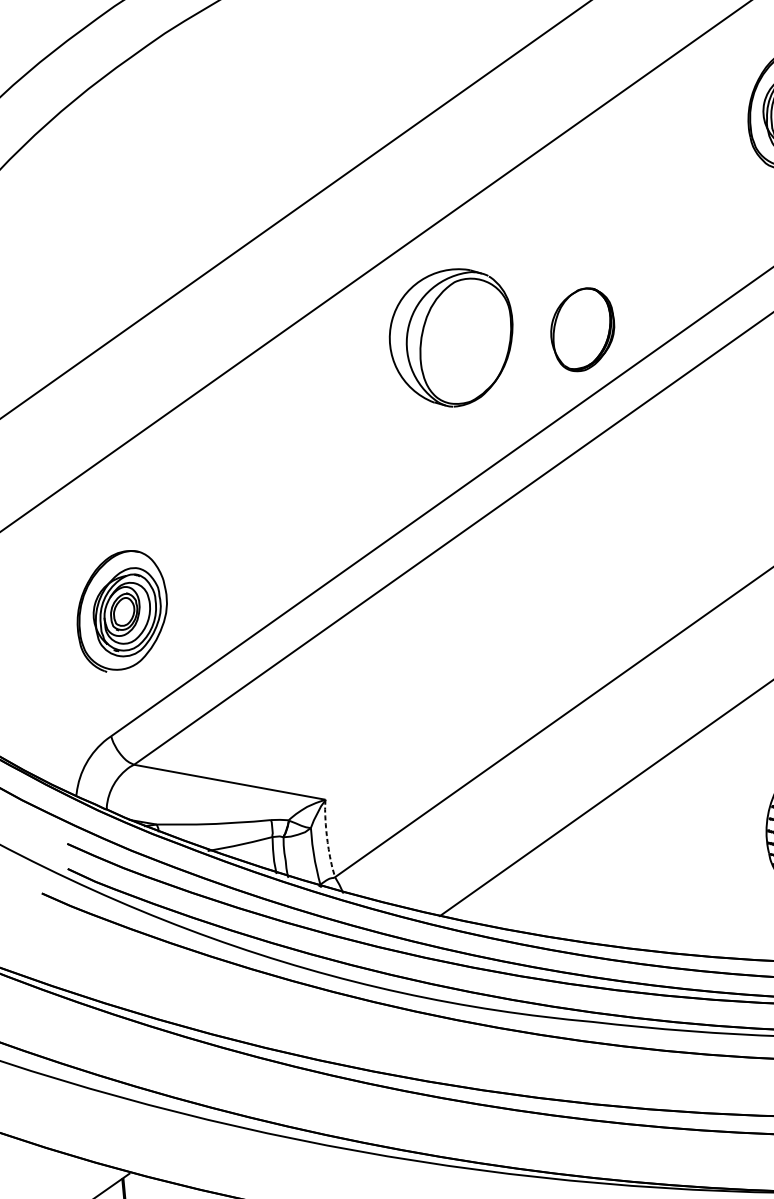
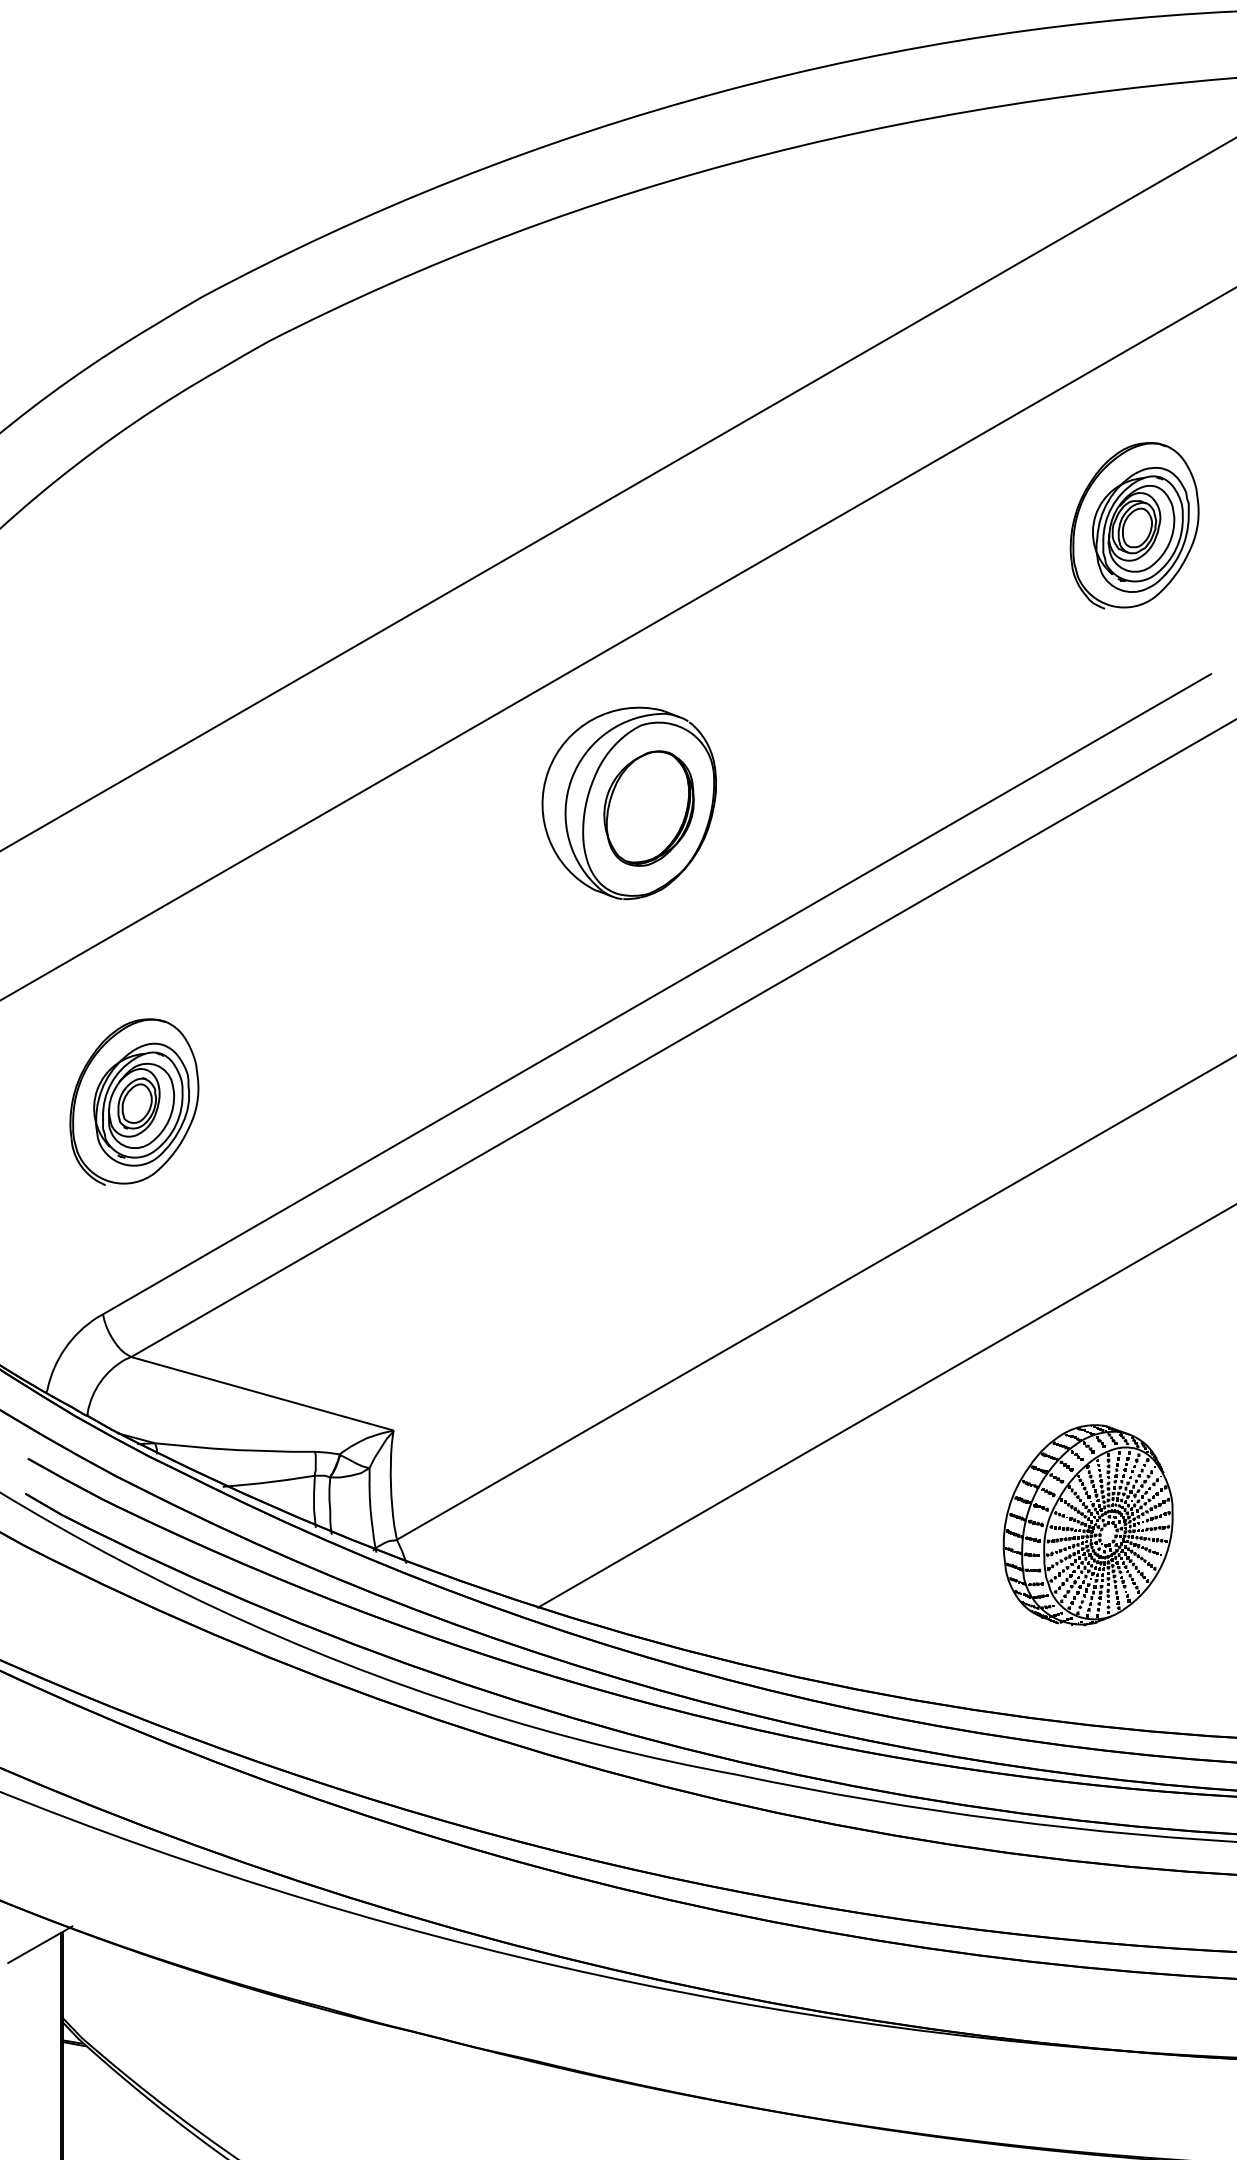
part: (582, 329) -> (648, 808), moved
part: (122, 610) -> (134, 1101), moved
line: (326, 839) -> (390, 1485), dashed -> solid

